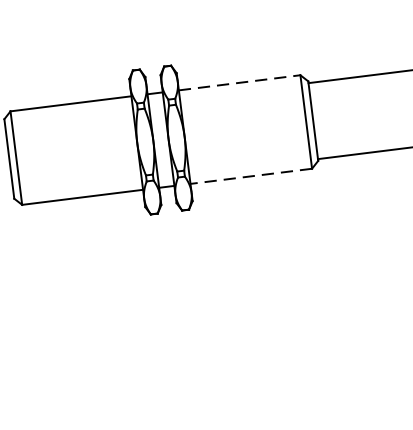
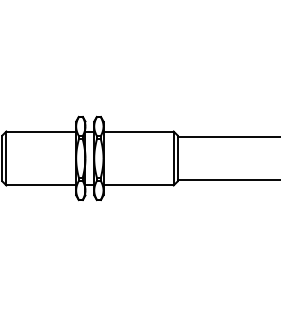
line: (241, 82) -> (139, 131), dashed -> solid
line: (251, 176) -> (138, 185), dashed -> solid

